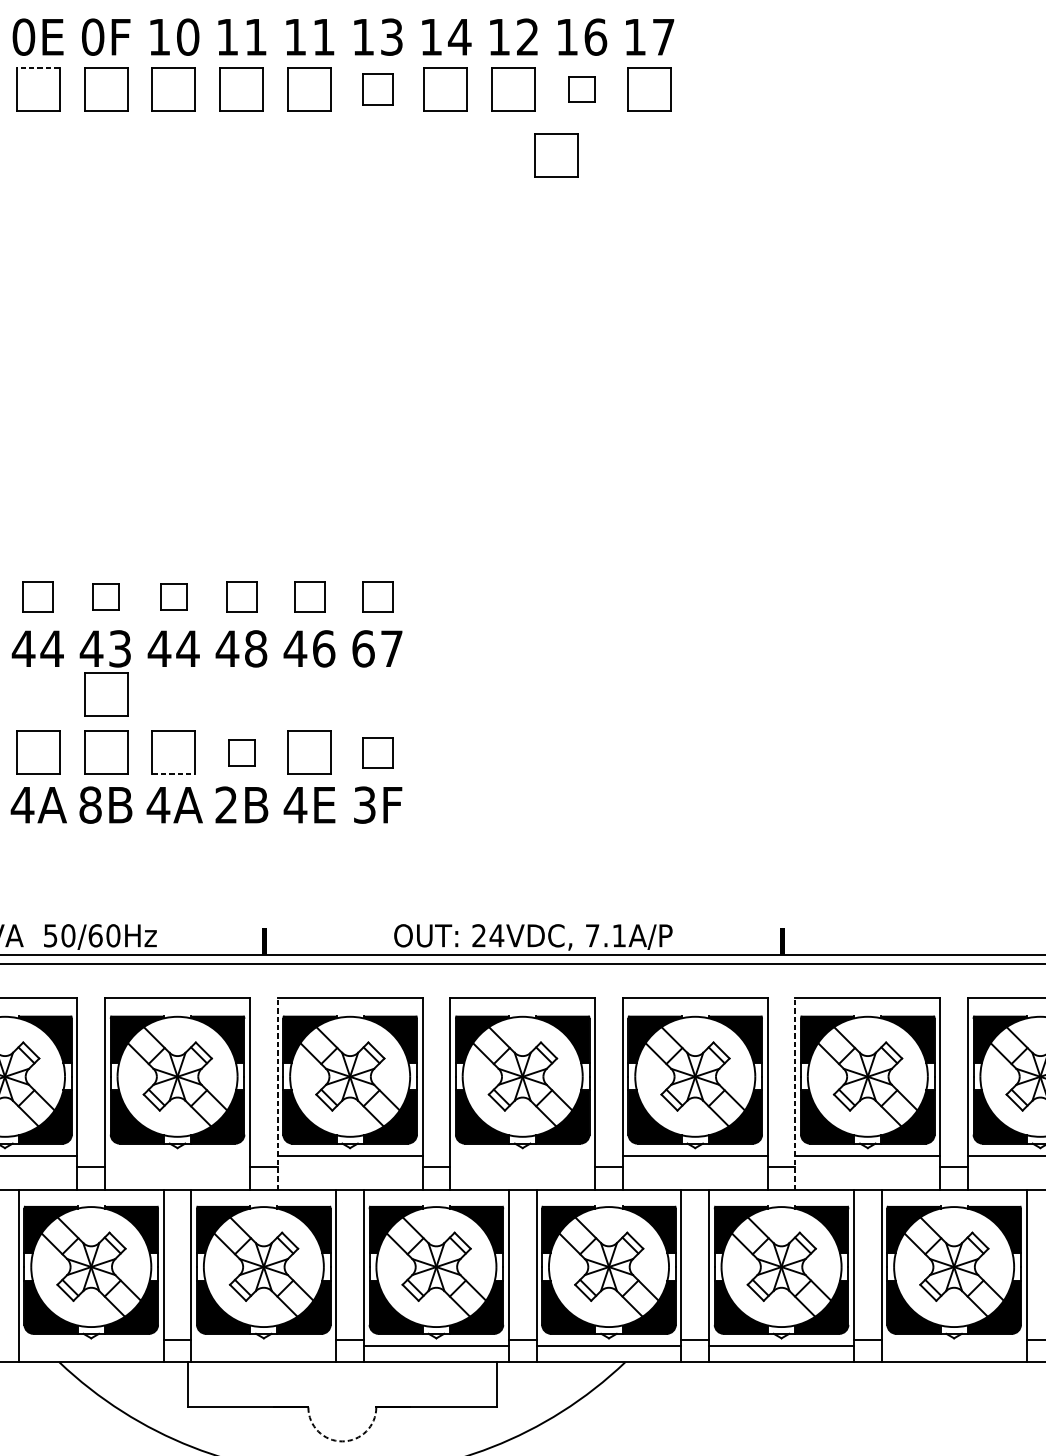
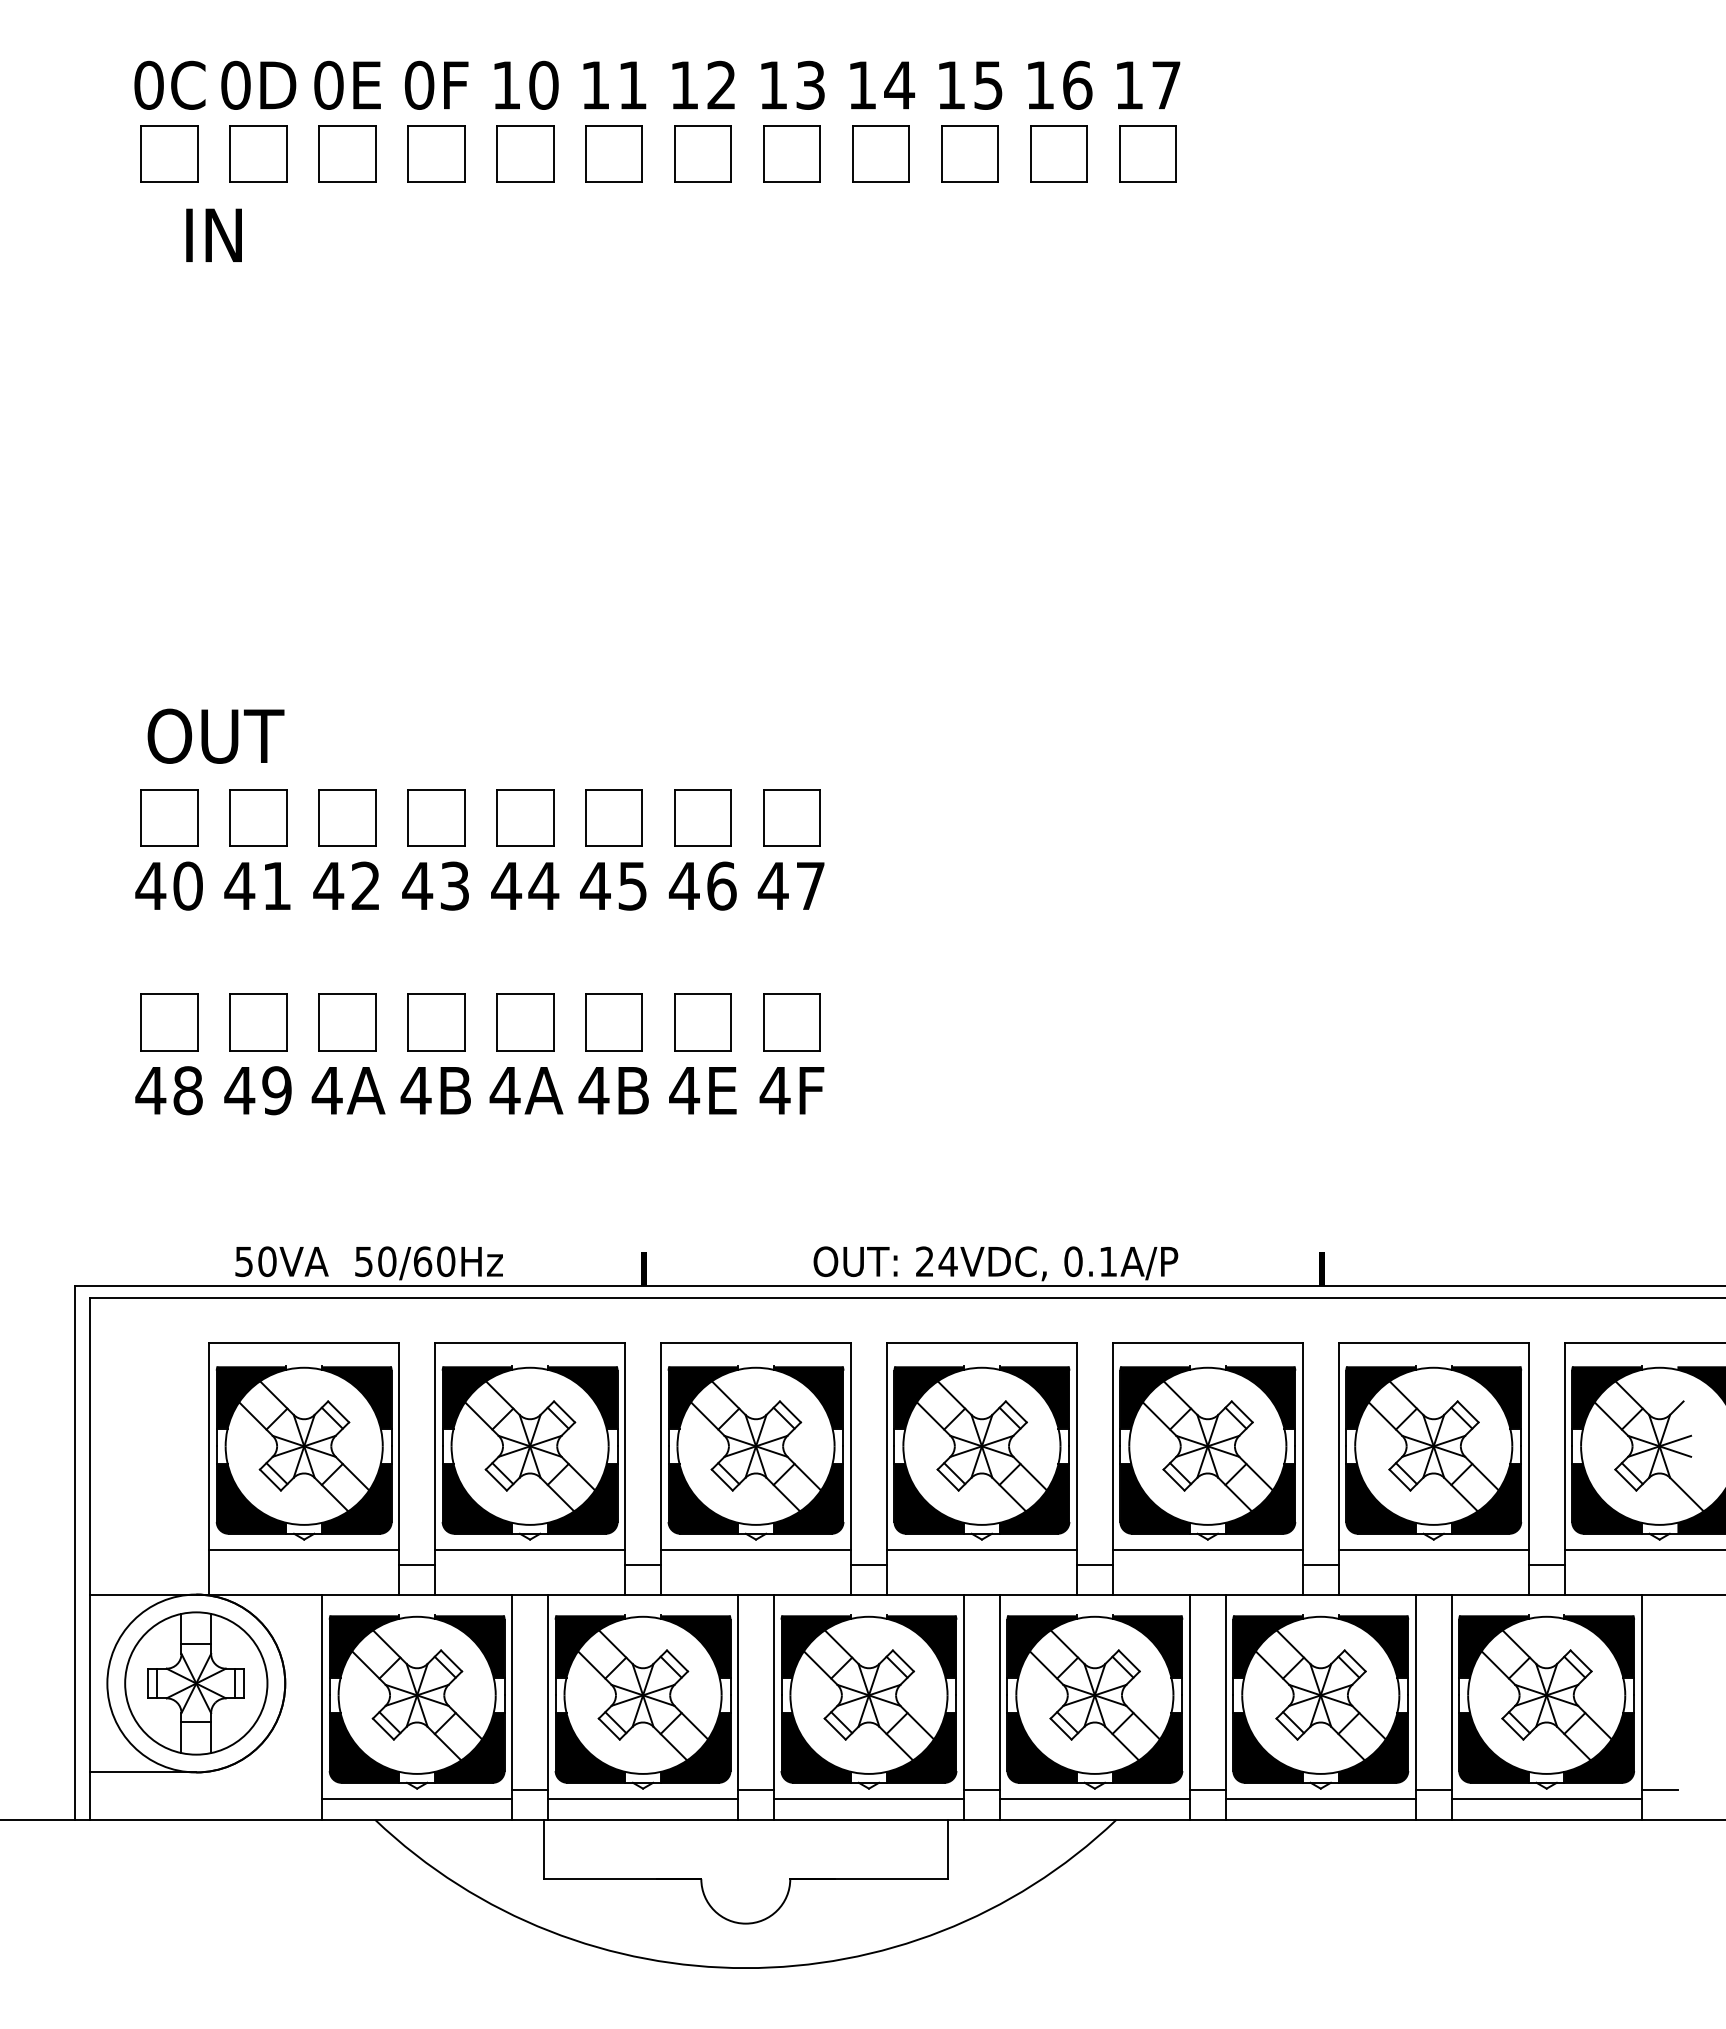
text: (323, 36) -> (721, 84), 11 -> 12
text: (527, 36) -> (988, 84), 12 -> 15
line: (38, 67) -> (347, 125), dashed -> solid
part: (377, 89) -> (791, 153), size x1.43
part: (581, 89) -> (1058, 153), size x1.67
part: (555, 155) -> (1025, 240), removed
part: (38, 596) -> (347, 817), size x1.43
part: (106, 596) -> (436, 817), size x1.67
part: (174, 596) -> (525, 817), size x1.67
part: (241, 596) -> (613, 817), size x1.43
part: (309, 596) -> (702, 817), size x1.43
part: (377, 596) -> (791, 817), size x1.43
text: (51, 648) -> (365, 885), 44 -> 42
text: (255, 648) -> (632, 885), 48 -> 45
text: (362, 648) -> (772, 885), 67 -> 47
part: (106, 694) -> (436, 946), removed
part: (241, 753) -> (613, 1022), size x1.67
part: (377, 753) -> (791, 1022), size x1.43
line: (174, 774) -> (525, 1050), dashed -> solid
text: (90, 804) -> (415, 1090), 8B -> 4B
text: (225, 804) -> (593, 1090), 2B -> 4B
text: (364, 804) -> (774, 1090), 3F -> 4F
text: (592, 935) -> (1073, 1261), 7.1A/P -> 0.1A/P
line: (277, 1093) -> (661, 1468), dashed -> solid
line: (795, 1093) -> (1338, 1468), dashed -> solid
line: (177, 1156) -> (530, 1550), added
line: (522, 1156) -> (981, 1550), added
line: (91, 1346) -> (417, 1799), added
line: (263, 1346) -> (642, 1799), added
line: (953, 1346) -> (1546, 1799), added
arc: (342, 1441) -> (745, 1923), dashed -> solid

